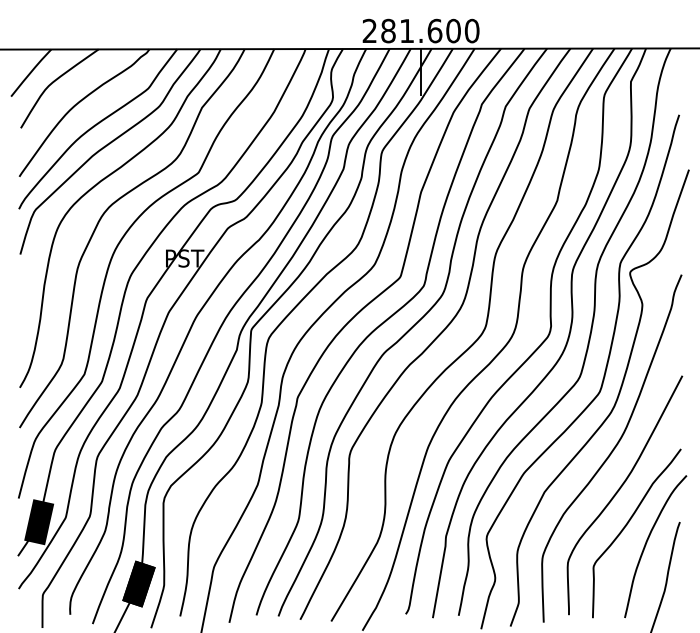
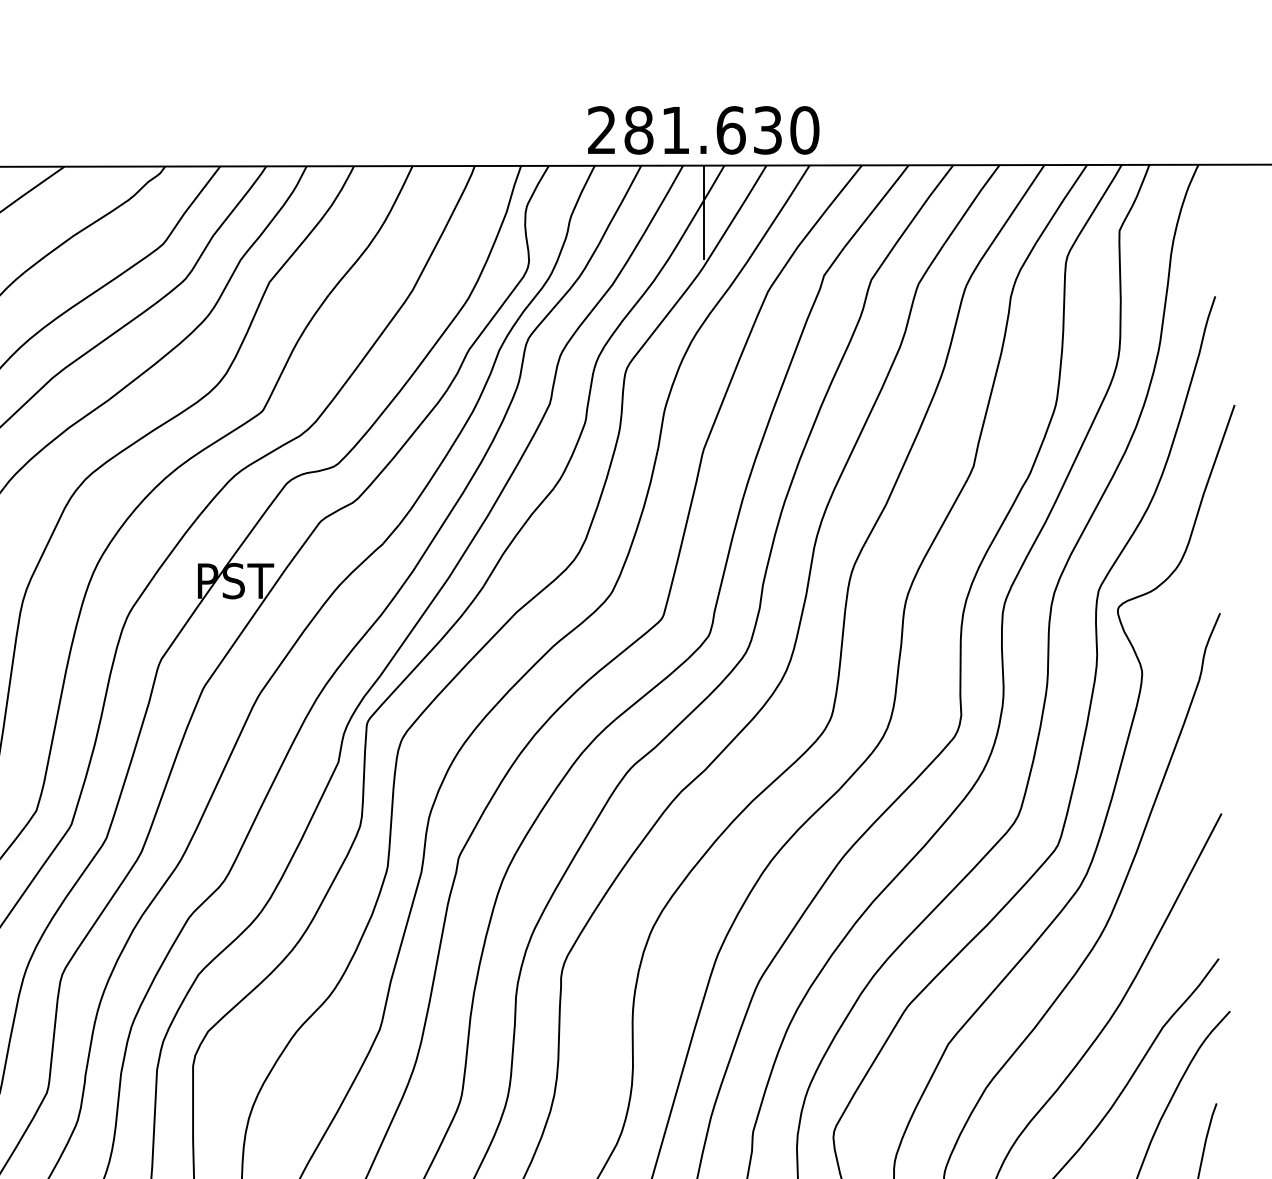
text: (453, 30) -> (767, 129), 281.600 -> 281.630

